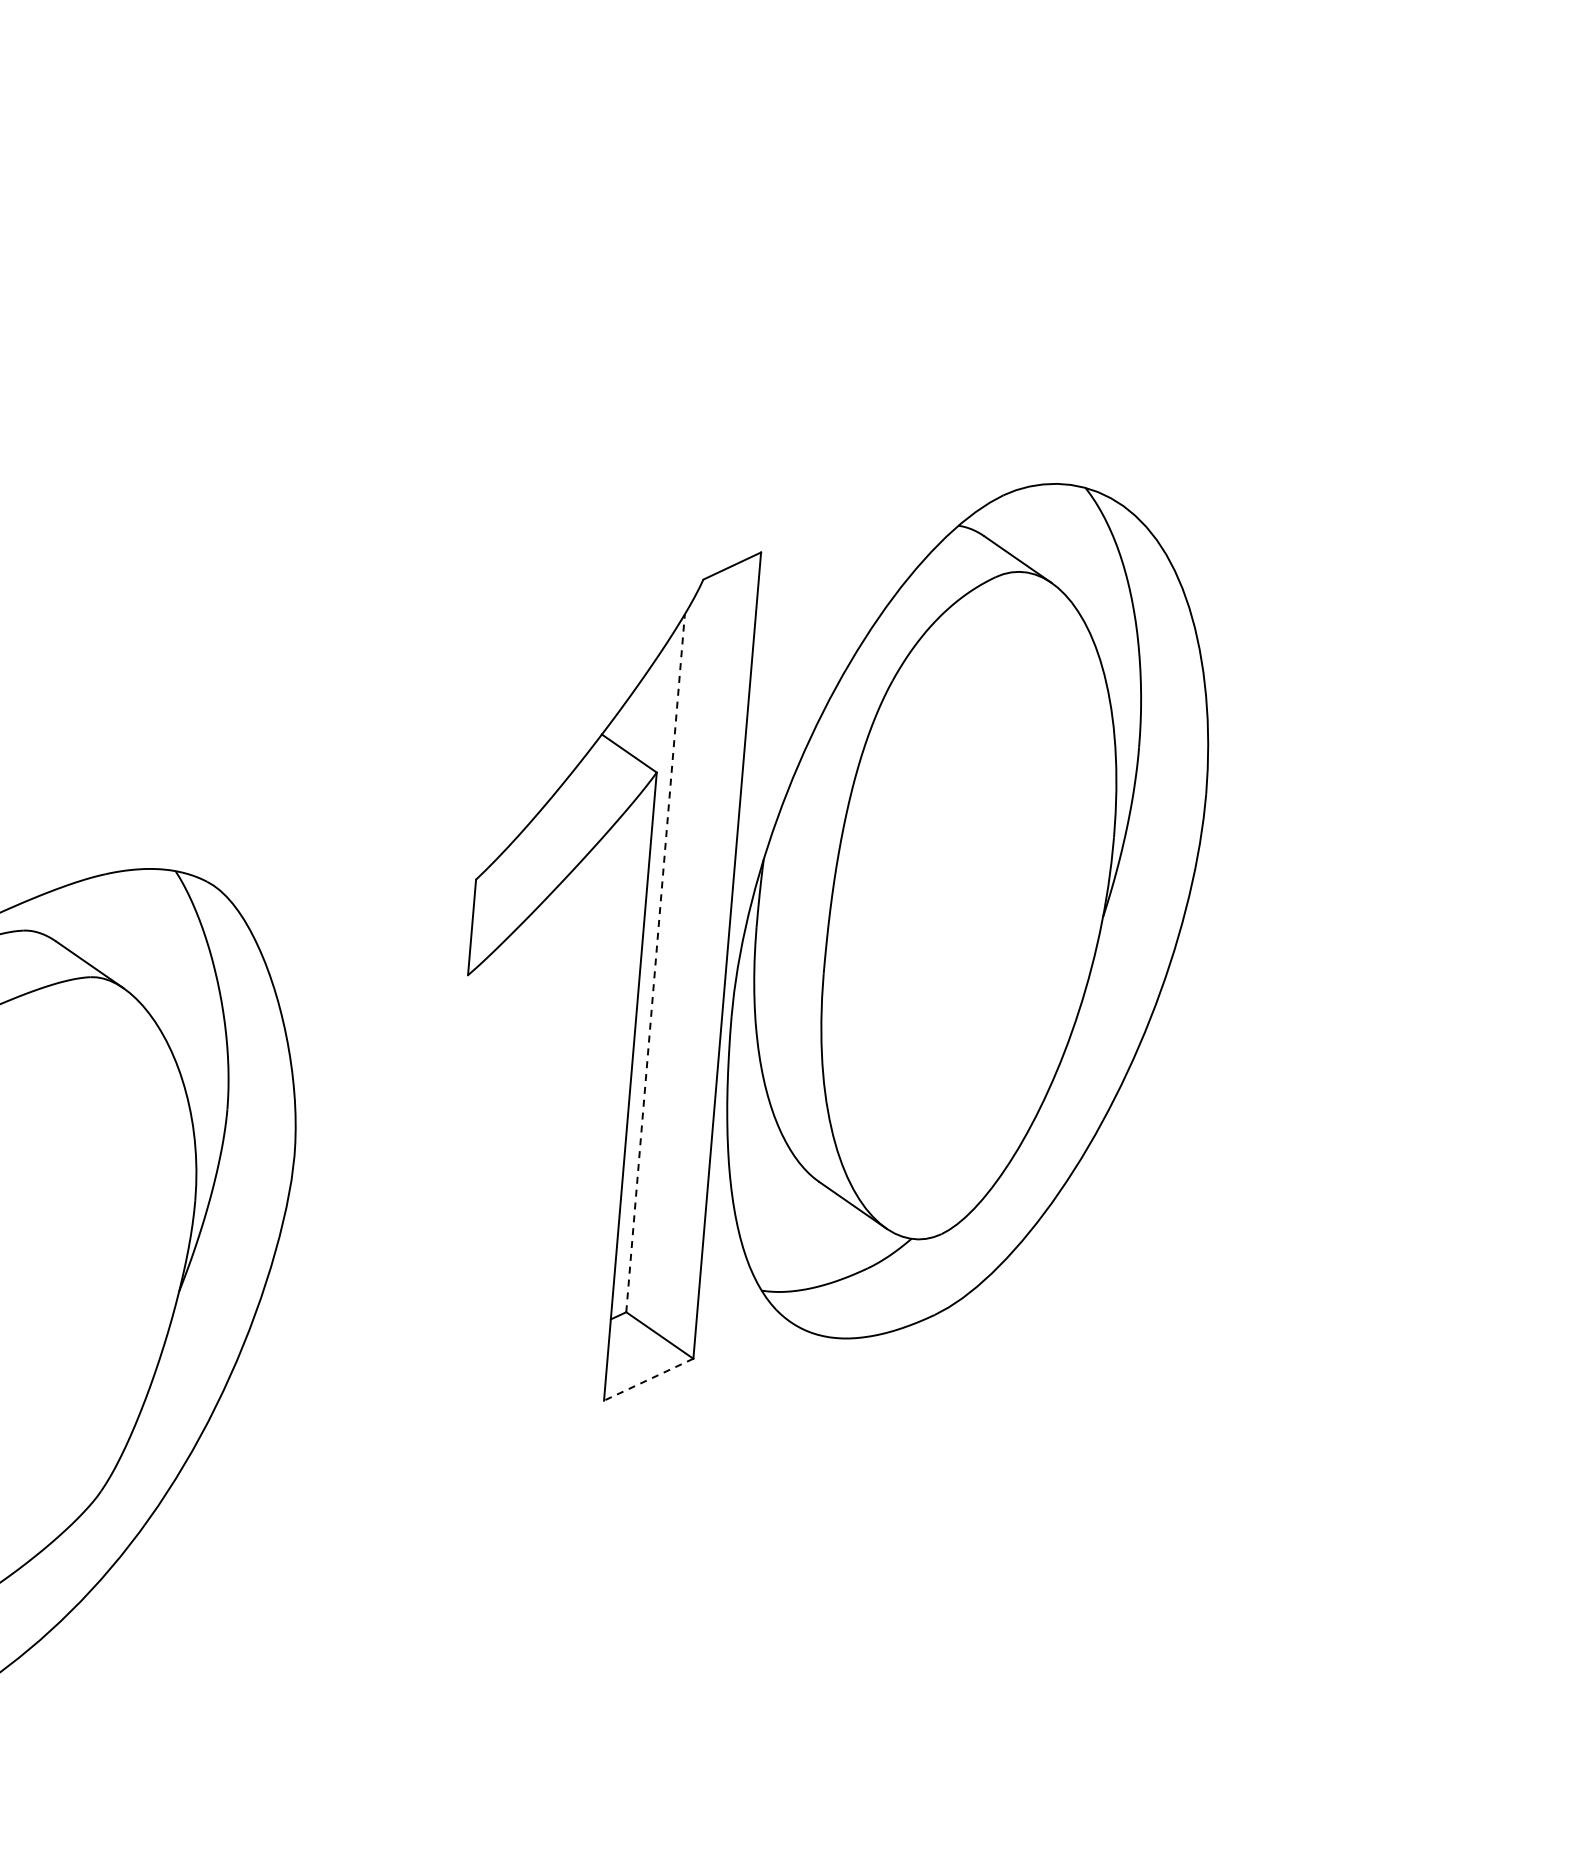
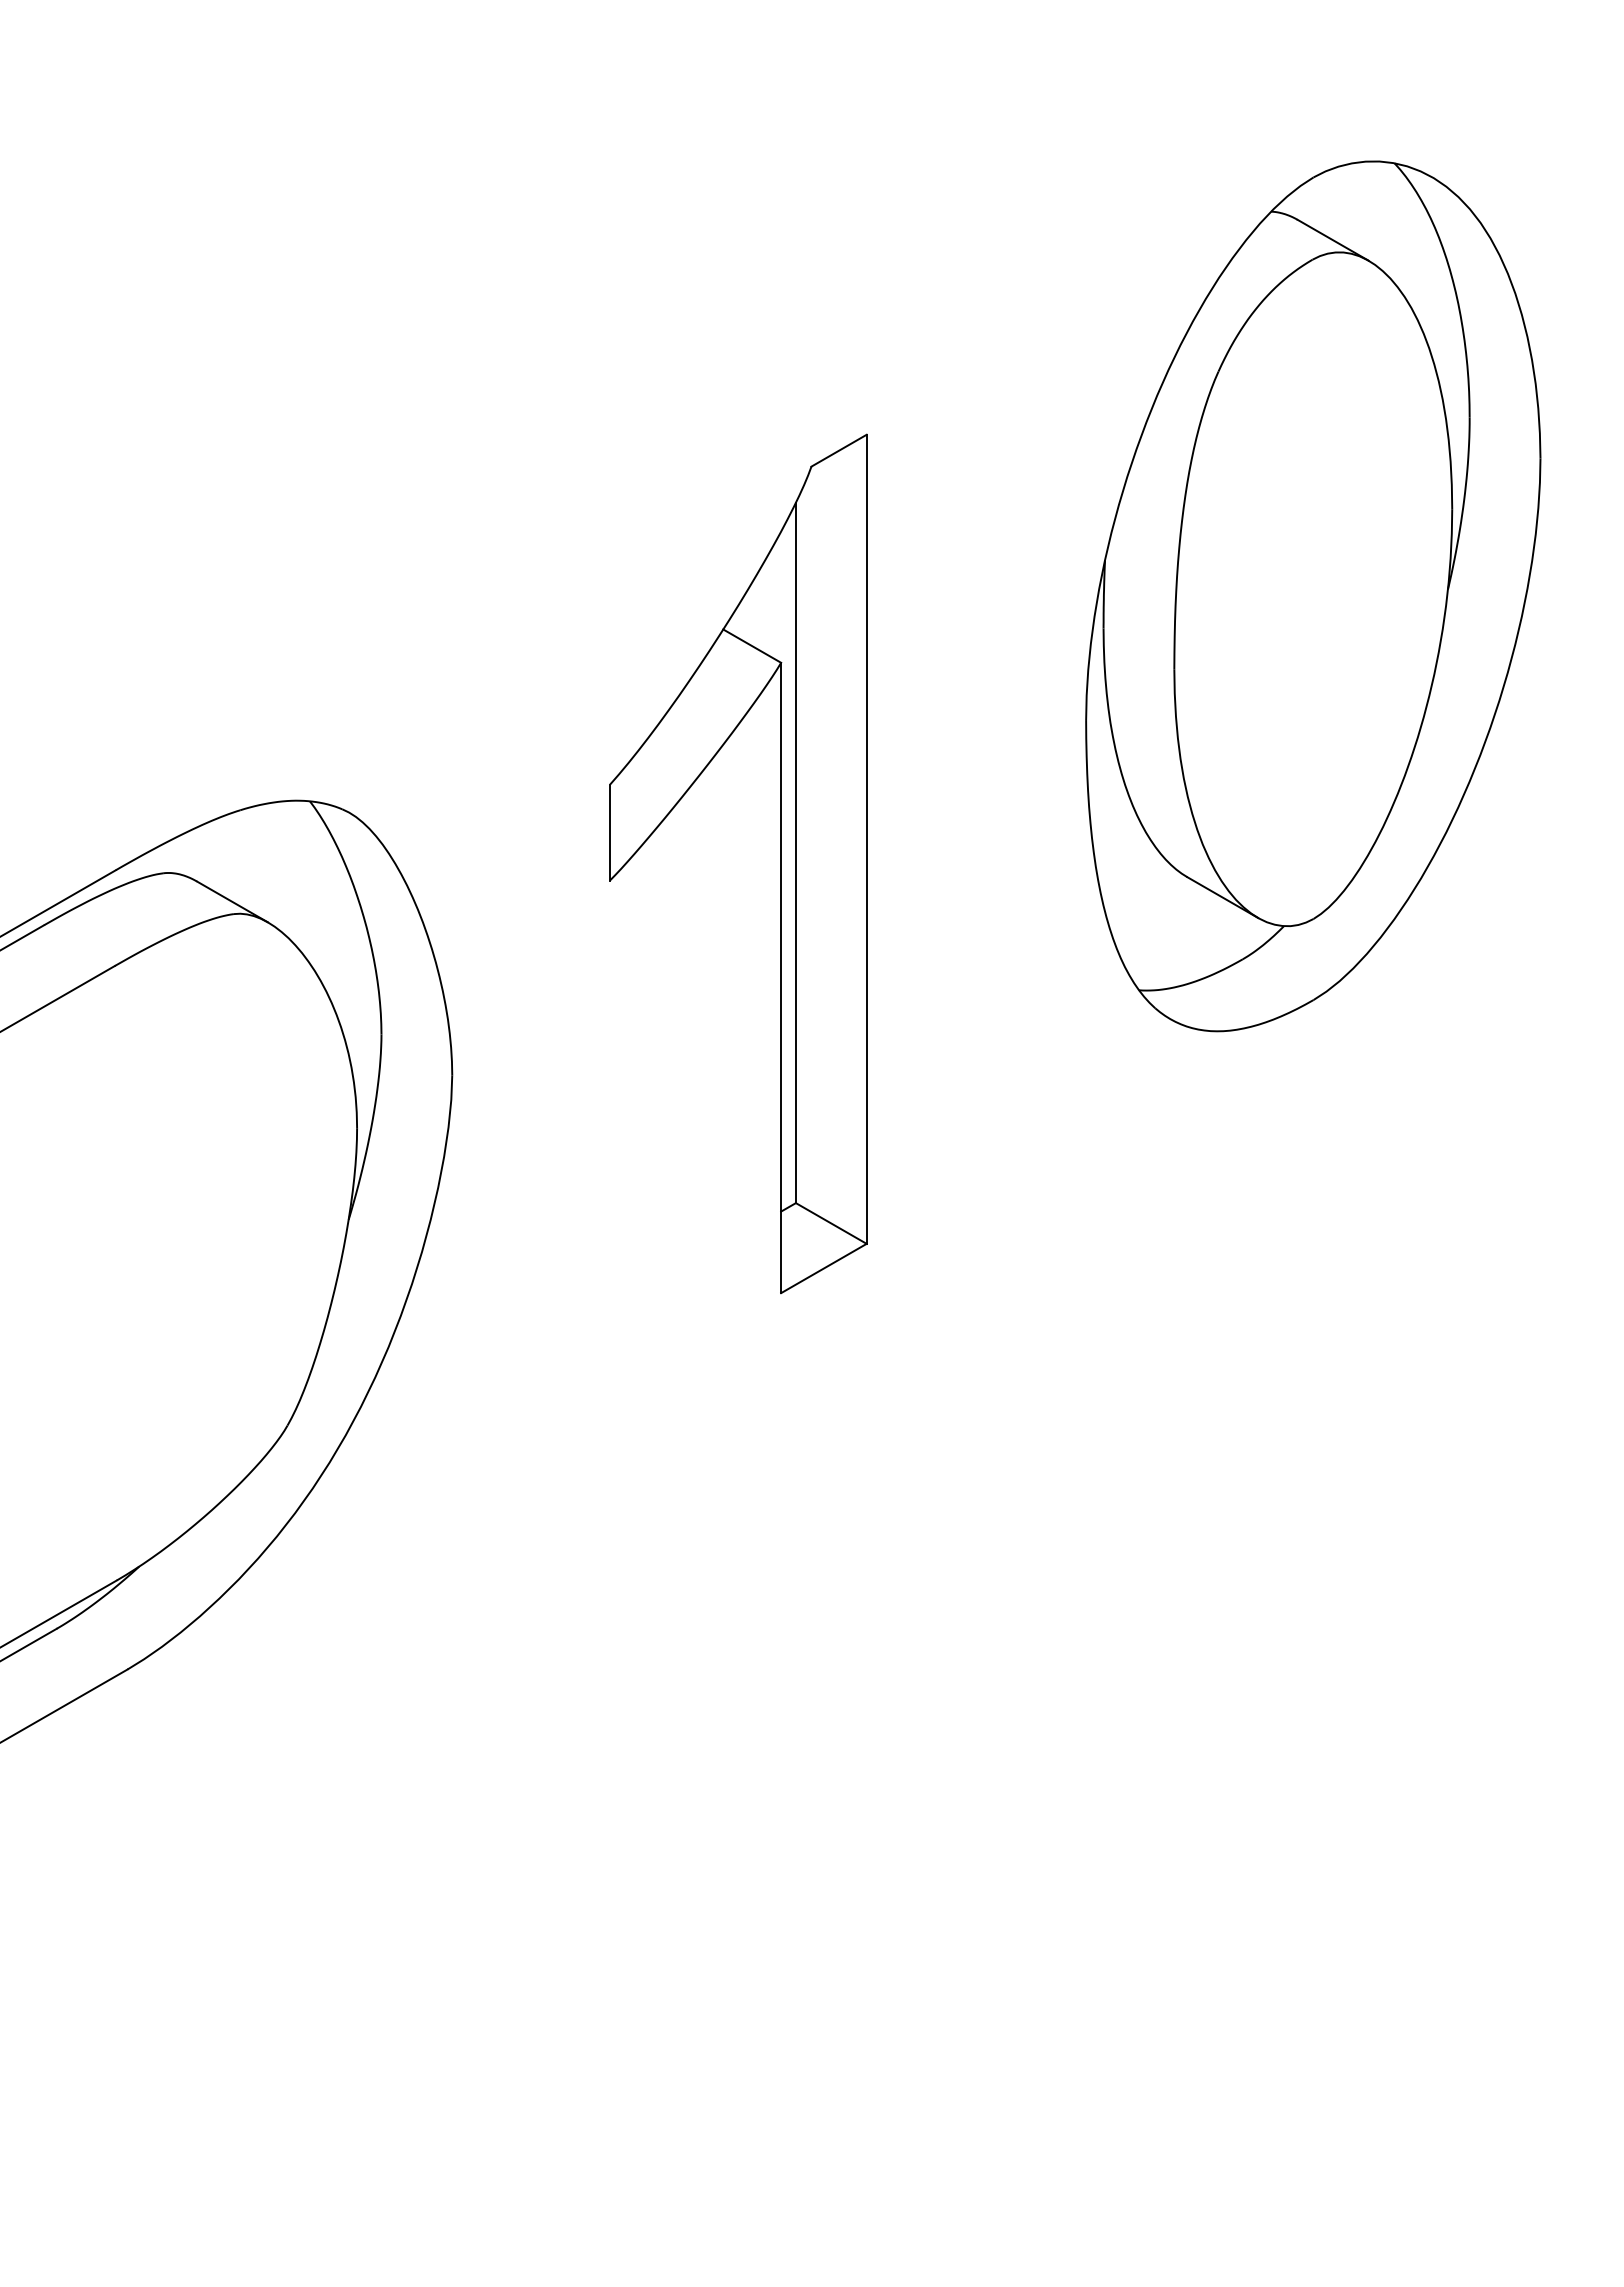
part: (968, 912) -> (1313, 596), moved
line: (655, 962) -> (795, 852), dashed -> solid
line: (648, 1379) -> (823, 1268), dashed -> solid

